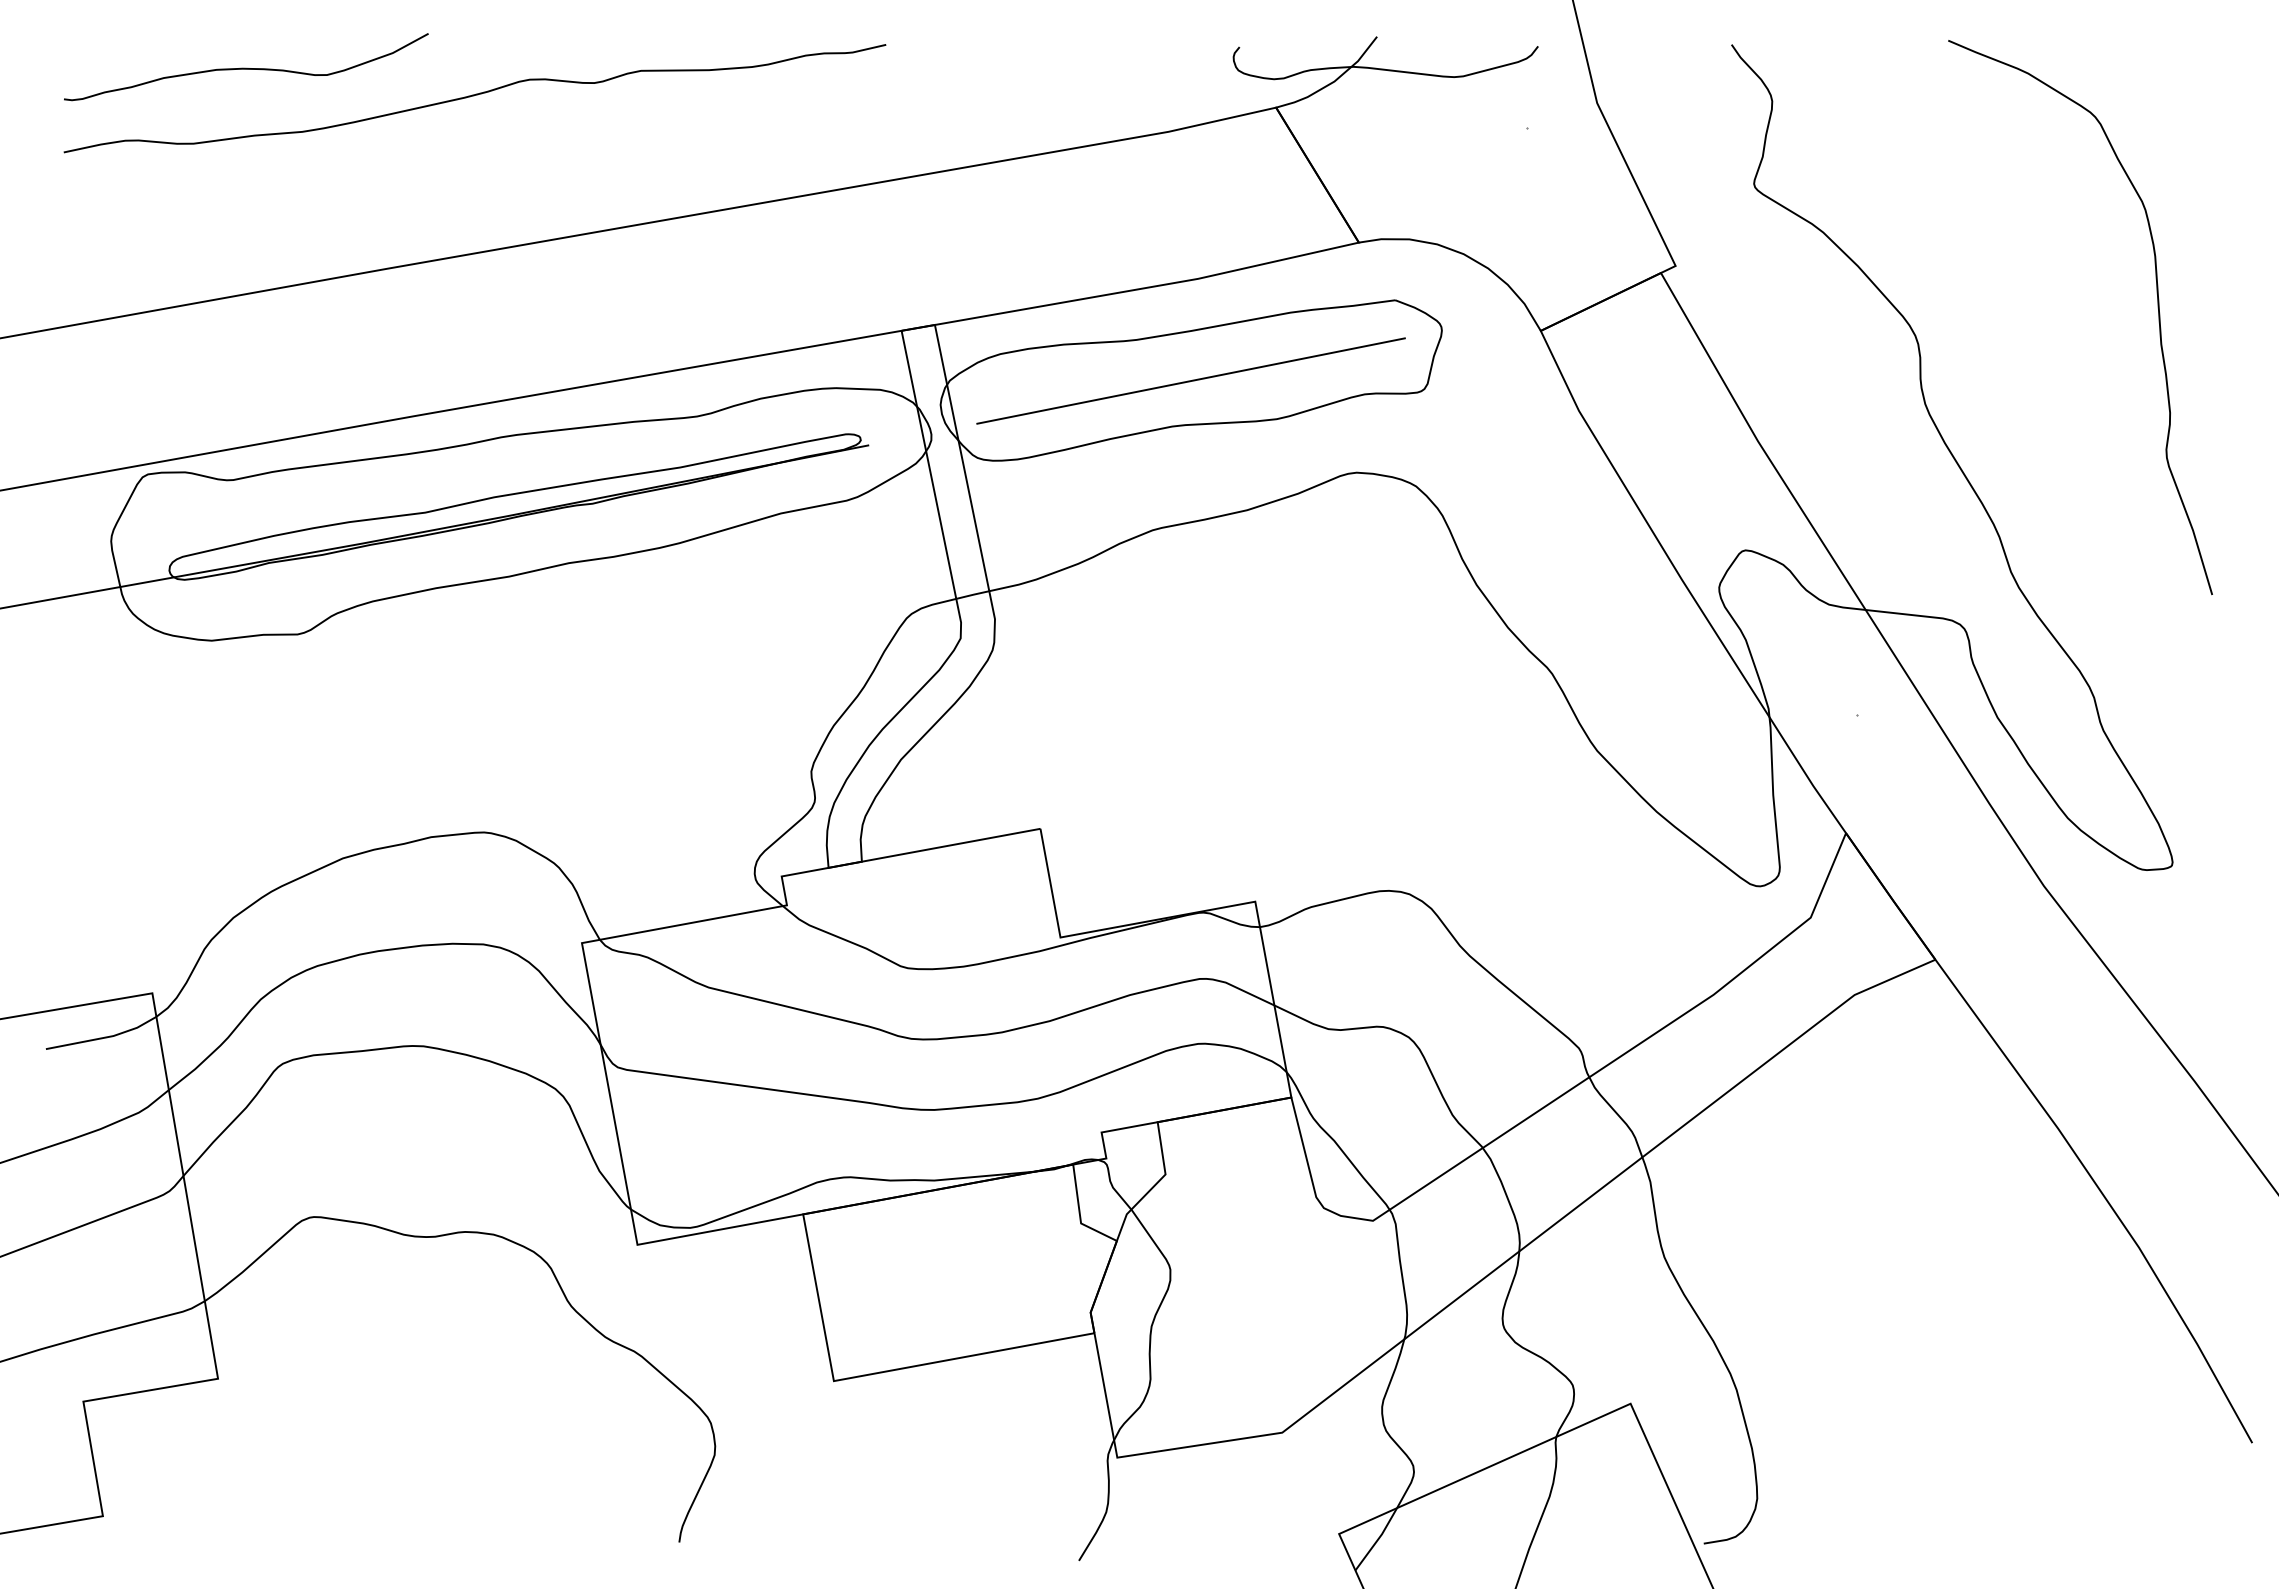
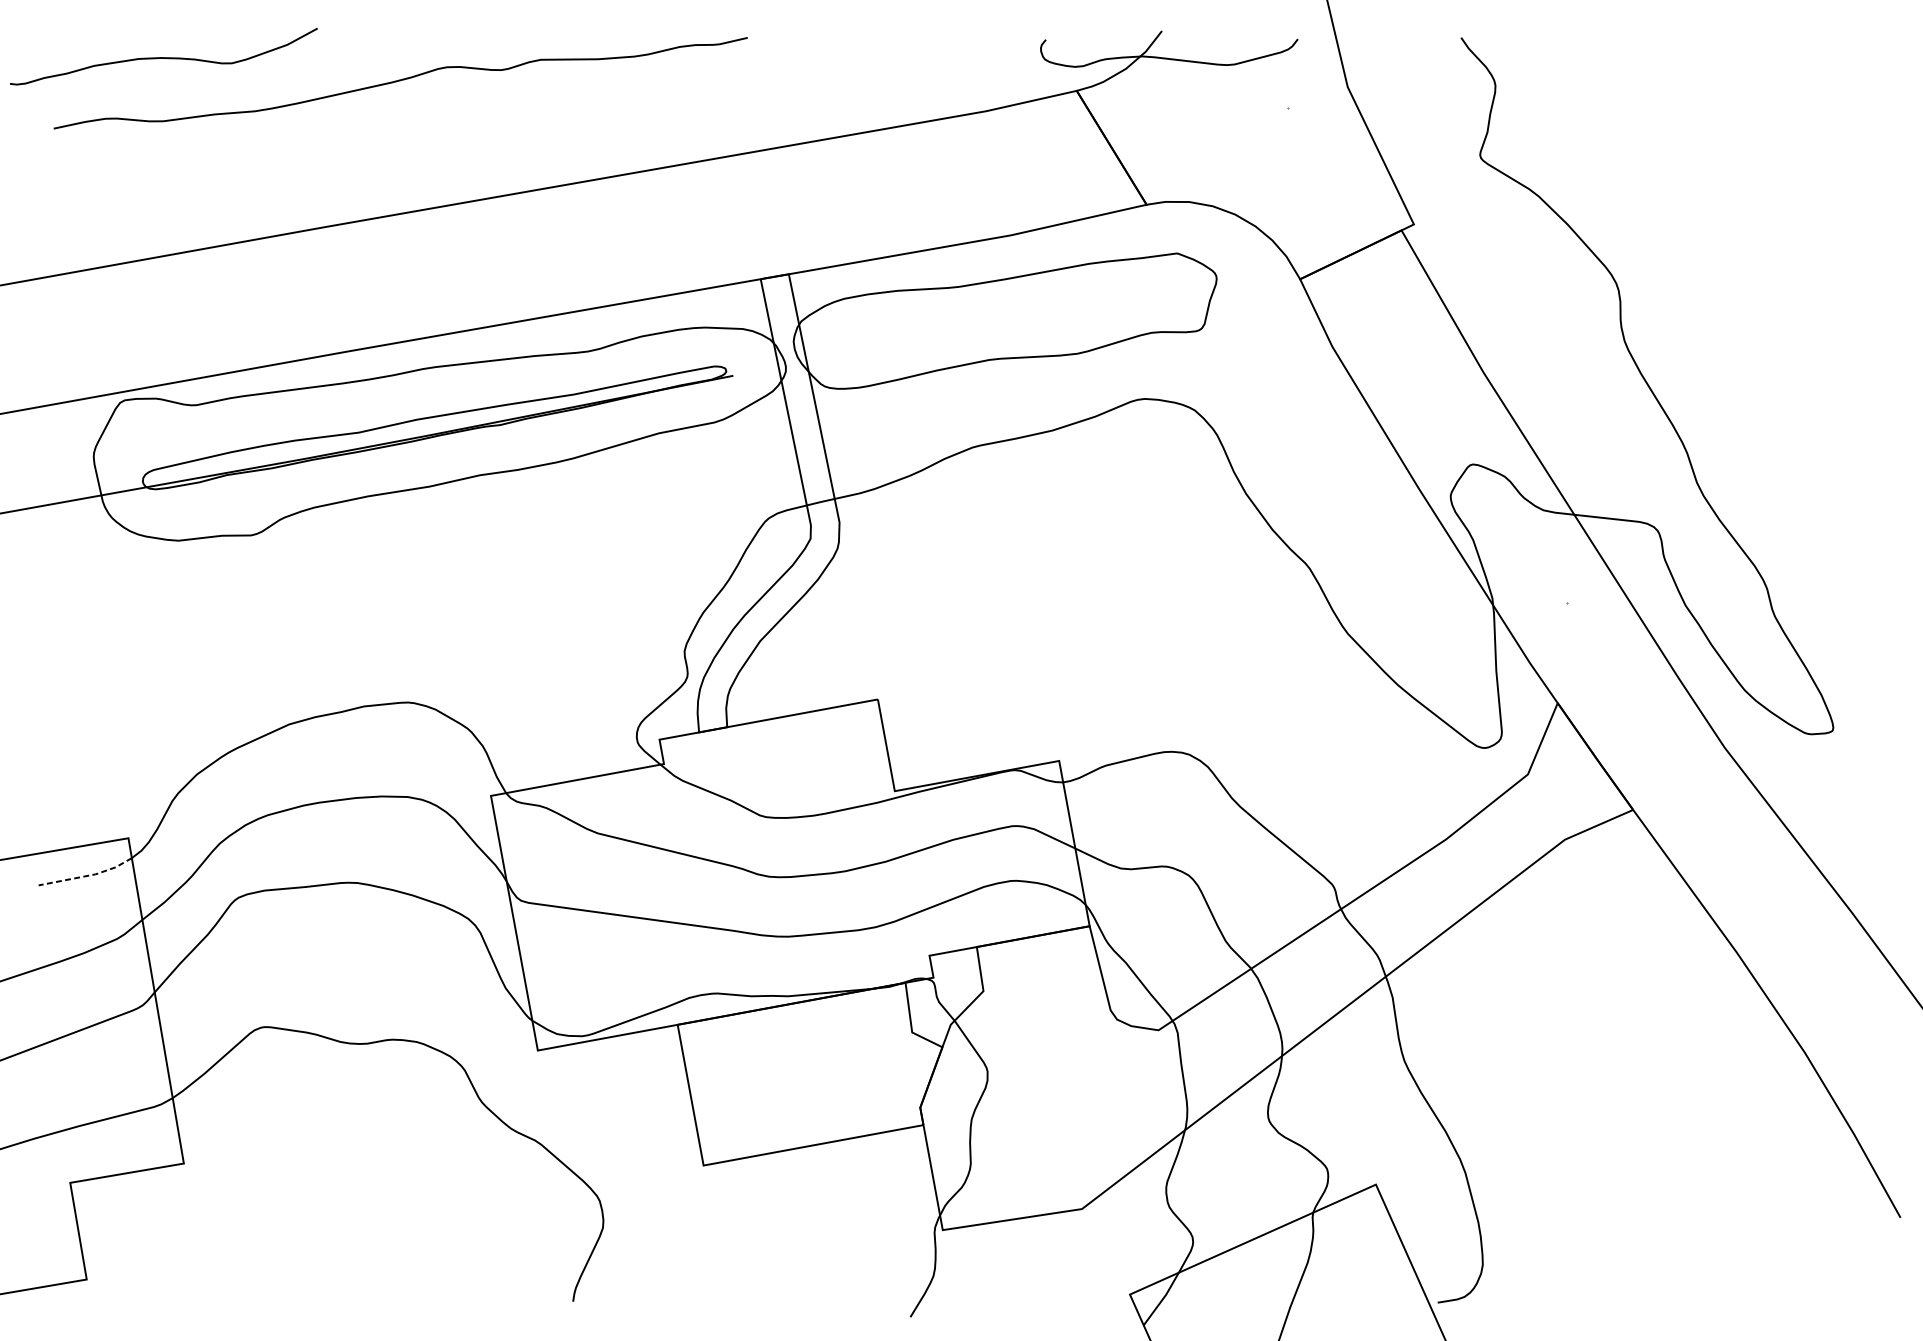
curve: (246, 67) -> (164, 56), moved
curve: (2157, 308) -> (1820, 260), removed
line: (1190, 380) -> (1004, 321), removed
line: (104, 1037) -> (88, 875), solid -> dashed

